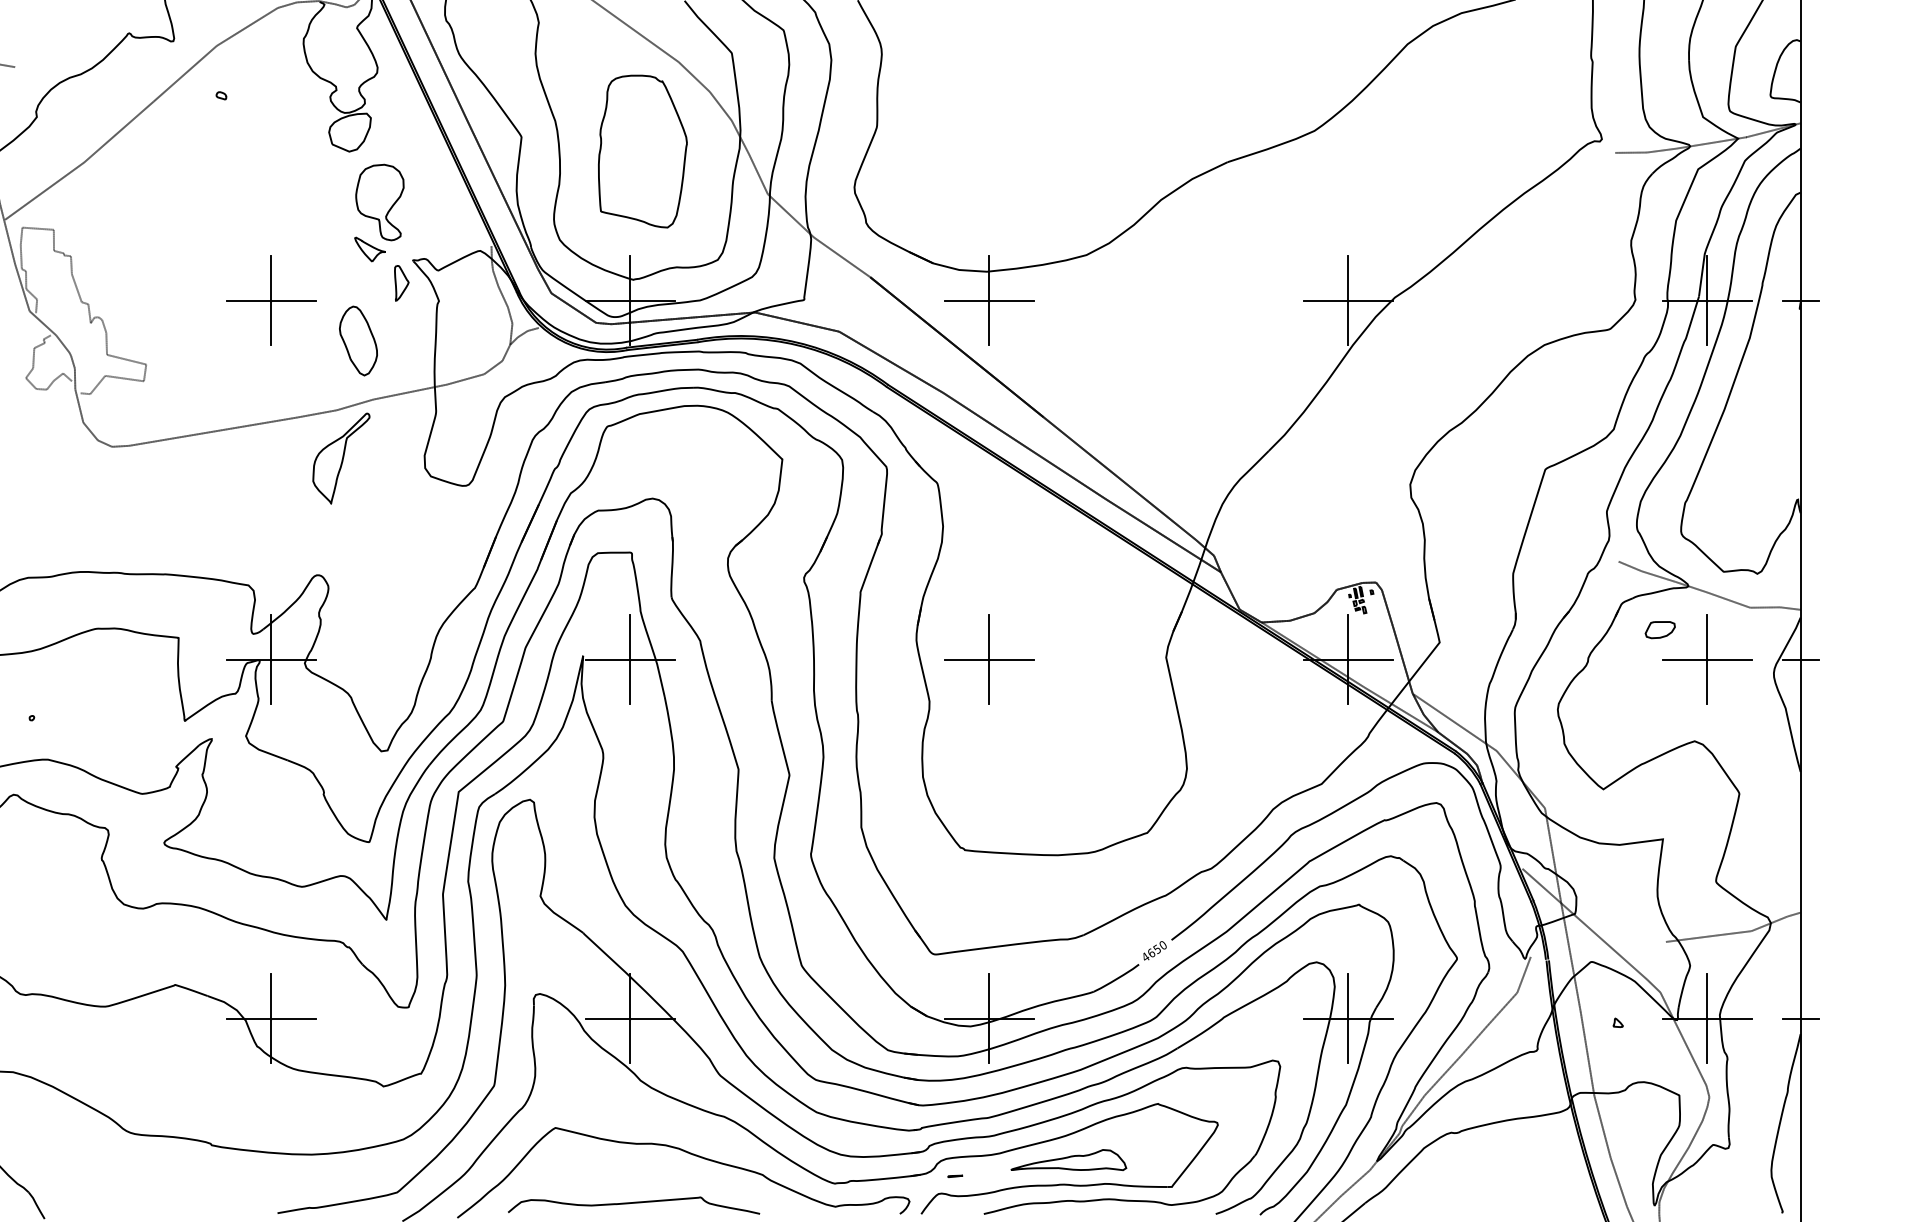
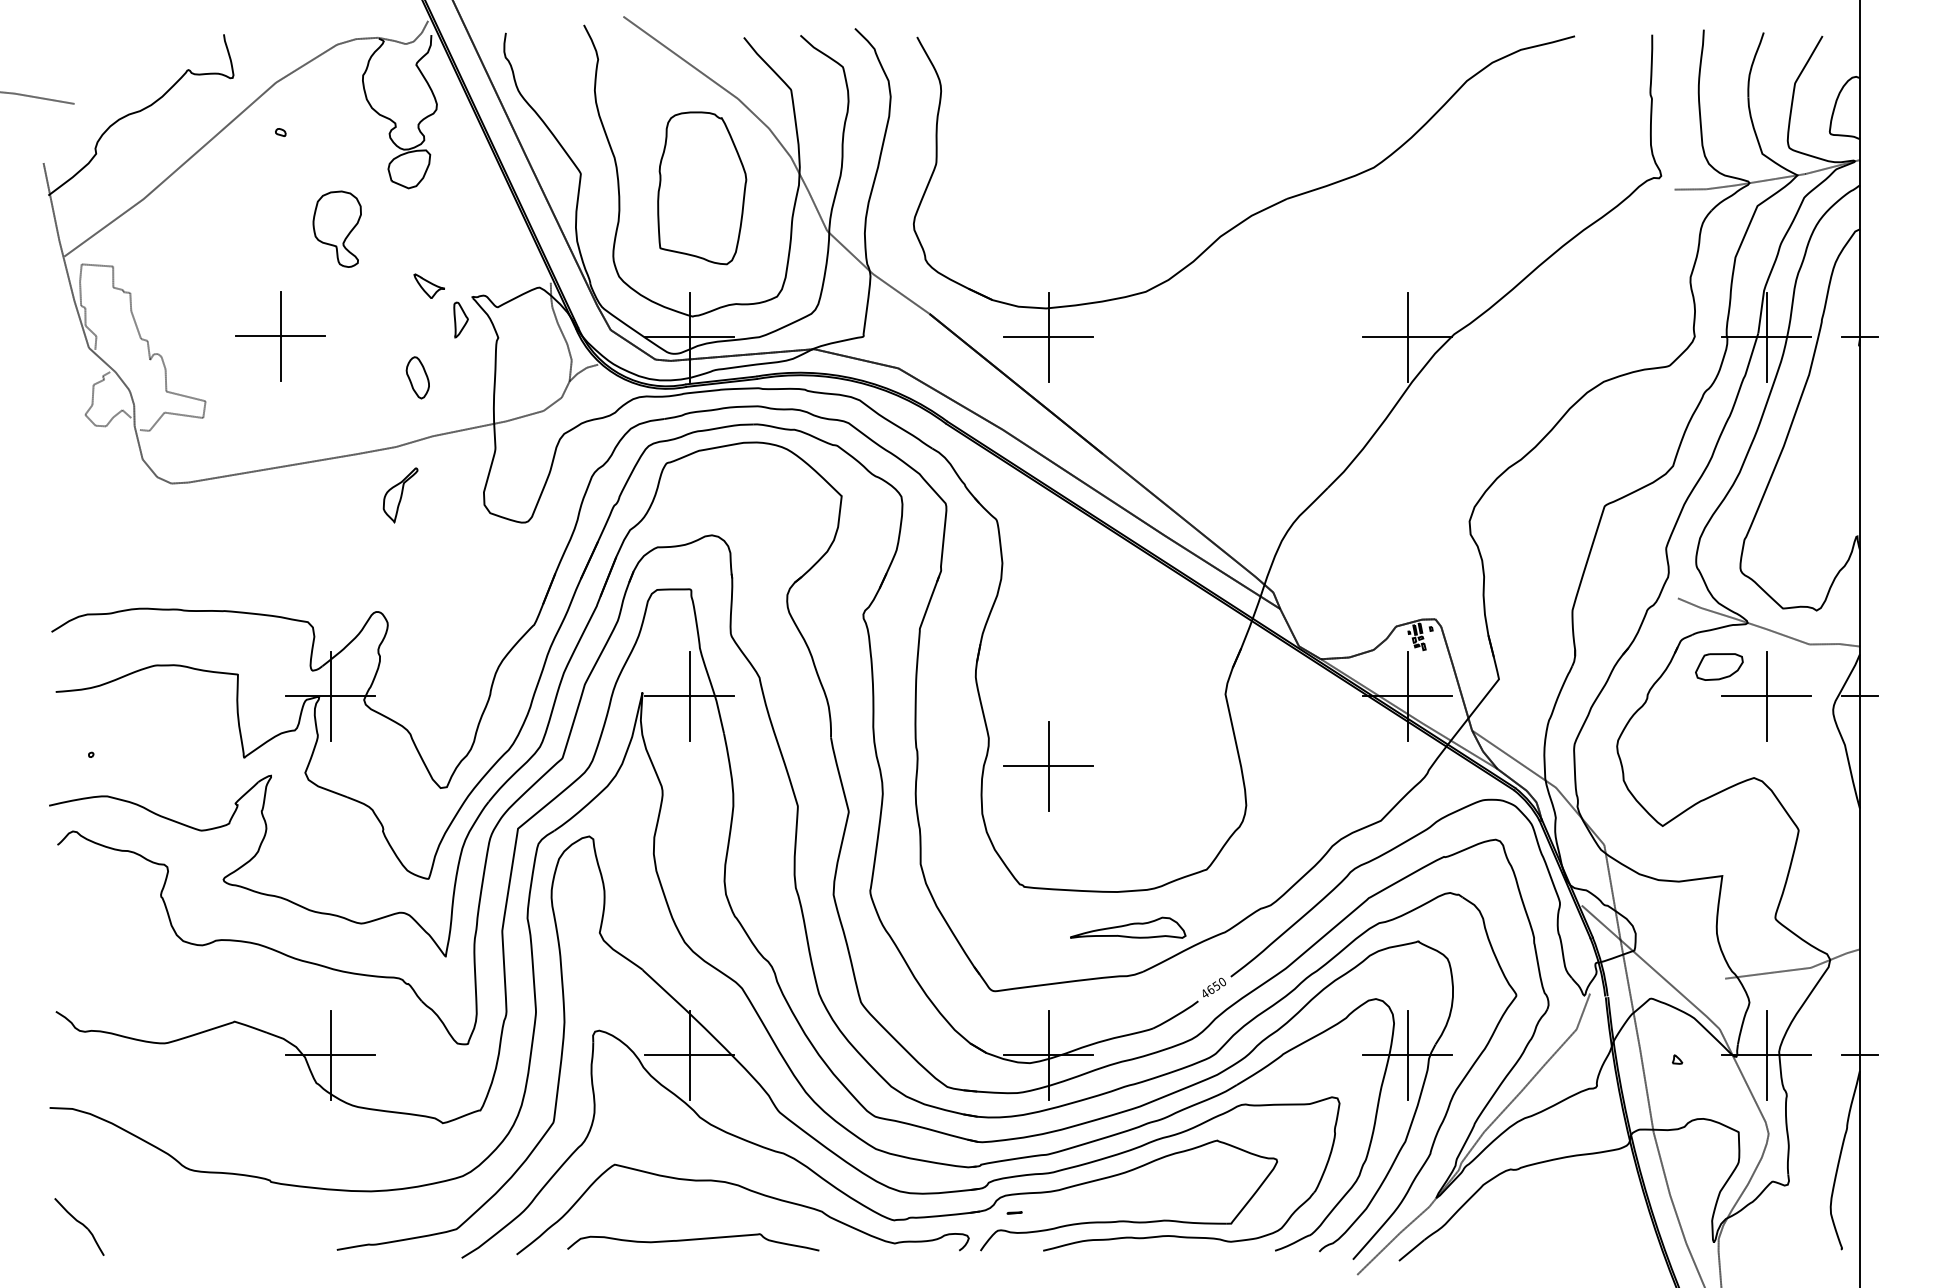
part: (379, 201) -> (336, 228), moved
part: (271, 300) -> (280, 336), moved
part: (358, 340) -> (417, 377), size x0.6
part: (341, 458) -> (400, 495), size x0.6
part: (1660, 629) -> (1719, 666), size x1.6
part: (989, 659) -> (1048, 766), moved
part: (1069, 1159) -> (1128, 927), moved

